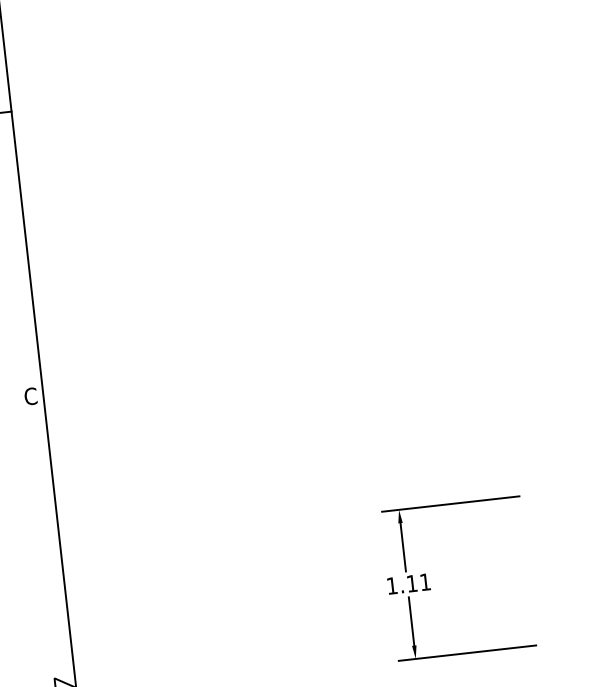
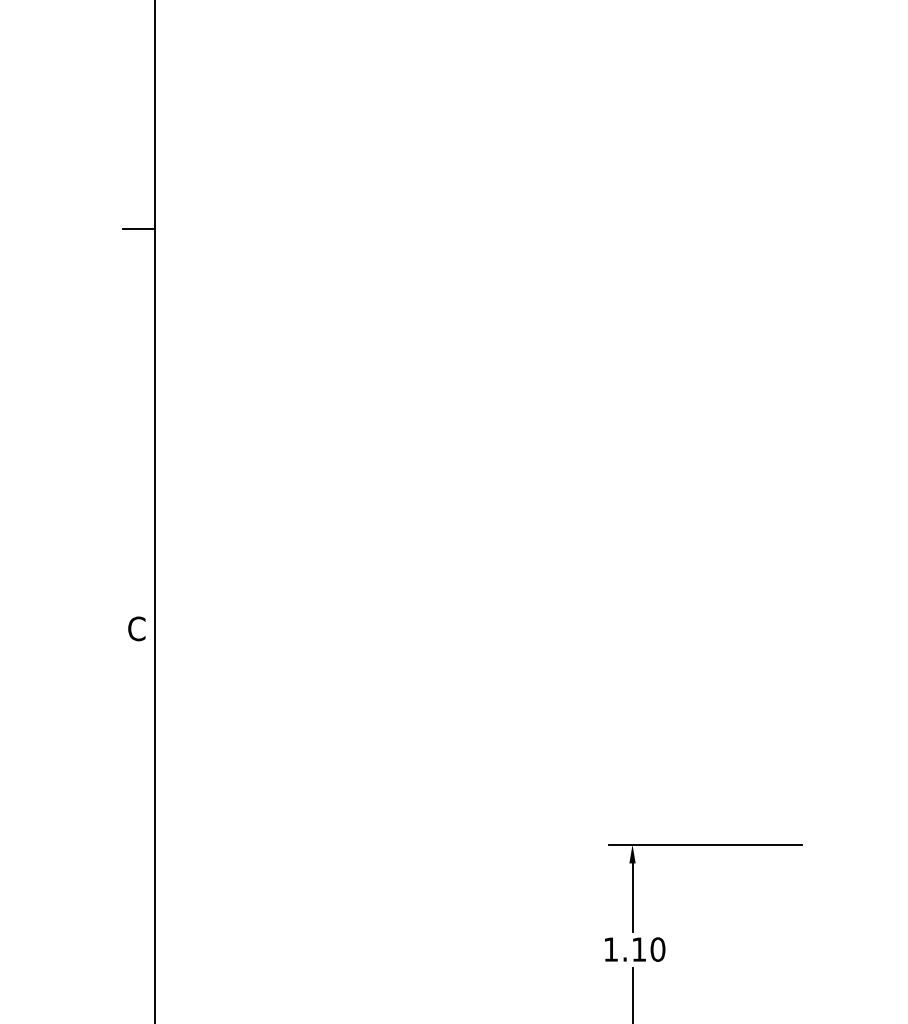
text: (425, 582) -> (657, 949), 1.11 -> 1.10

